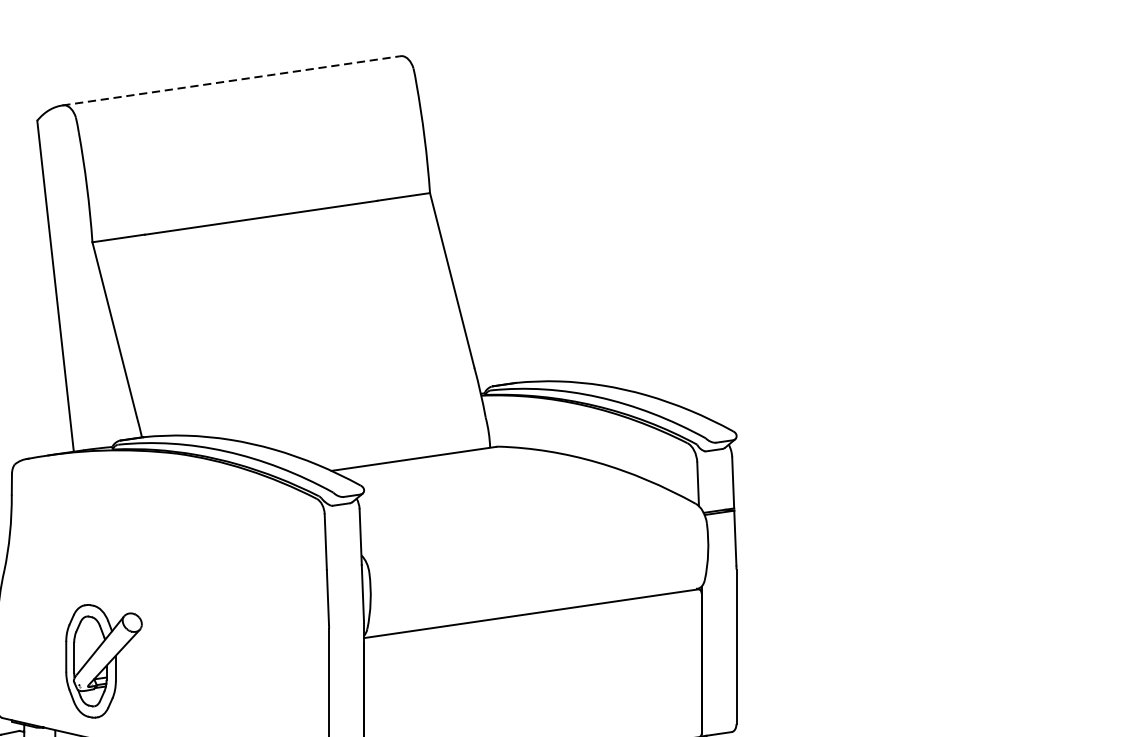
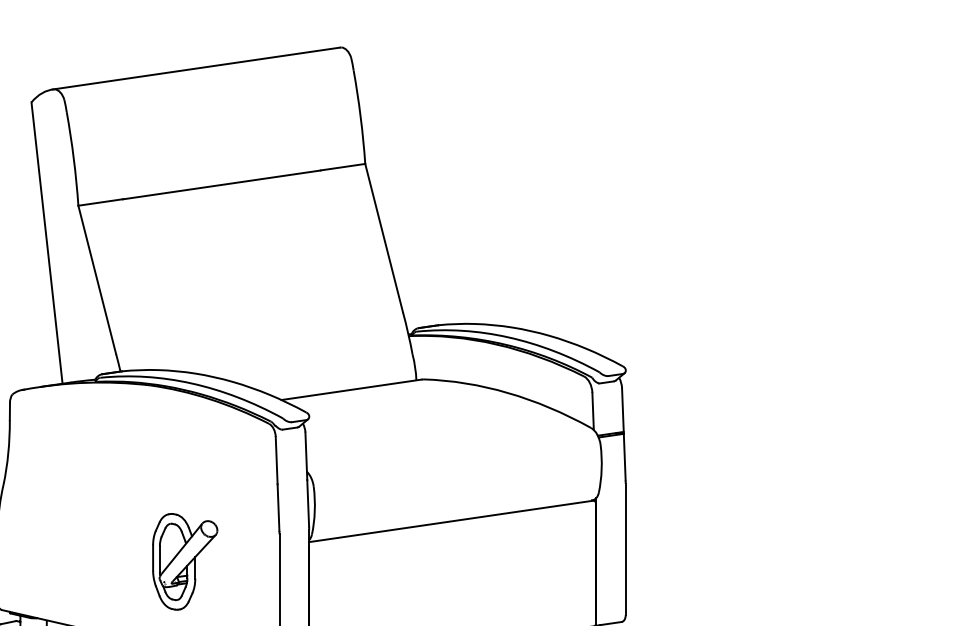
line: (231, 80) -> (196, 68), dashed -> solid
part: (104, 660) -> (185, 561), moved

